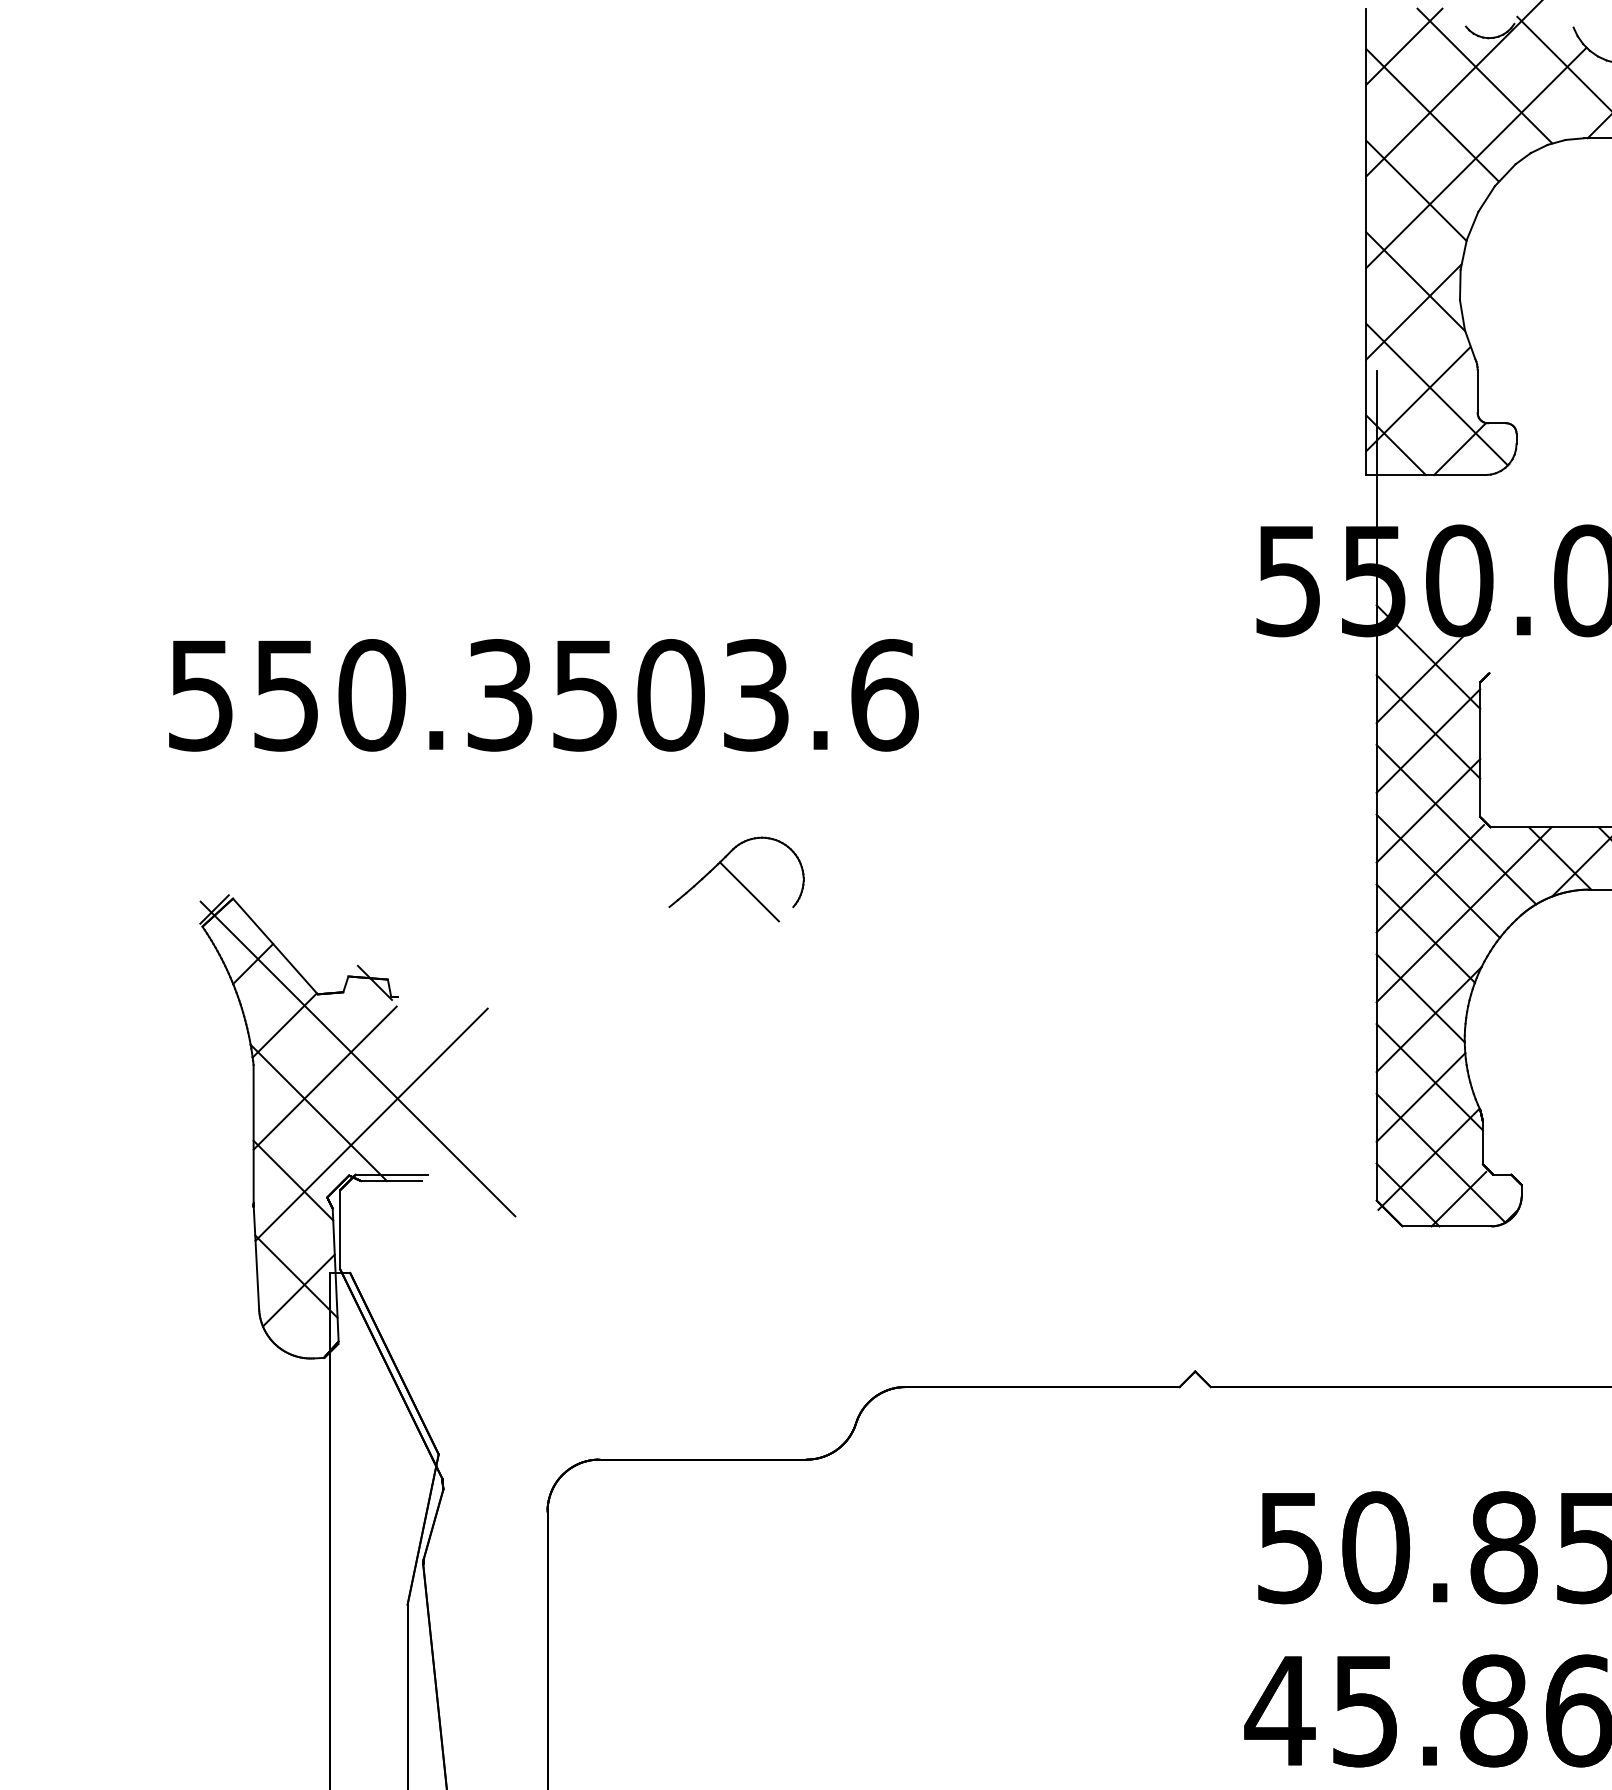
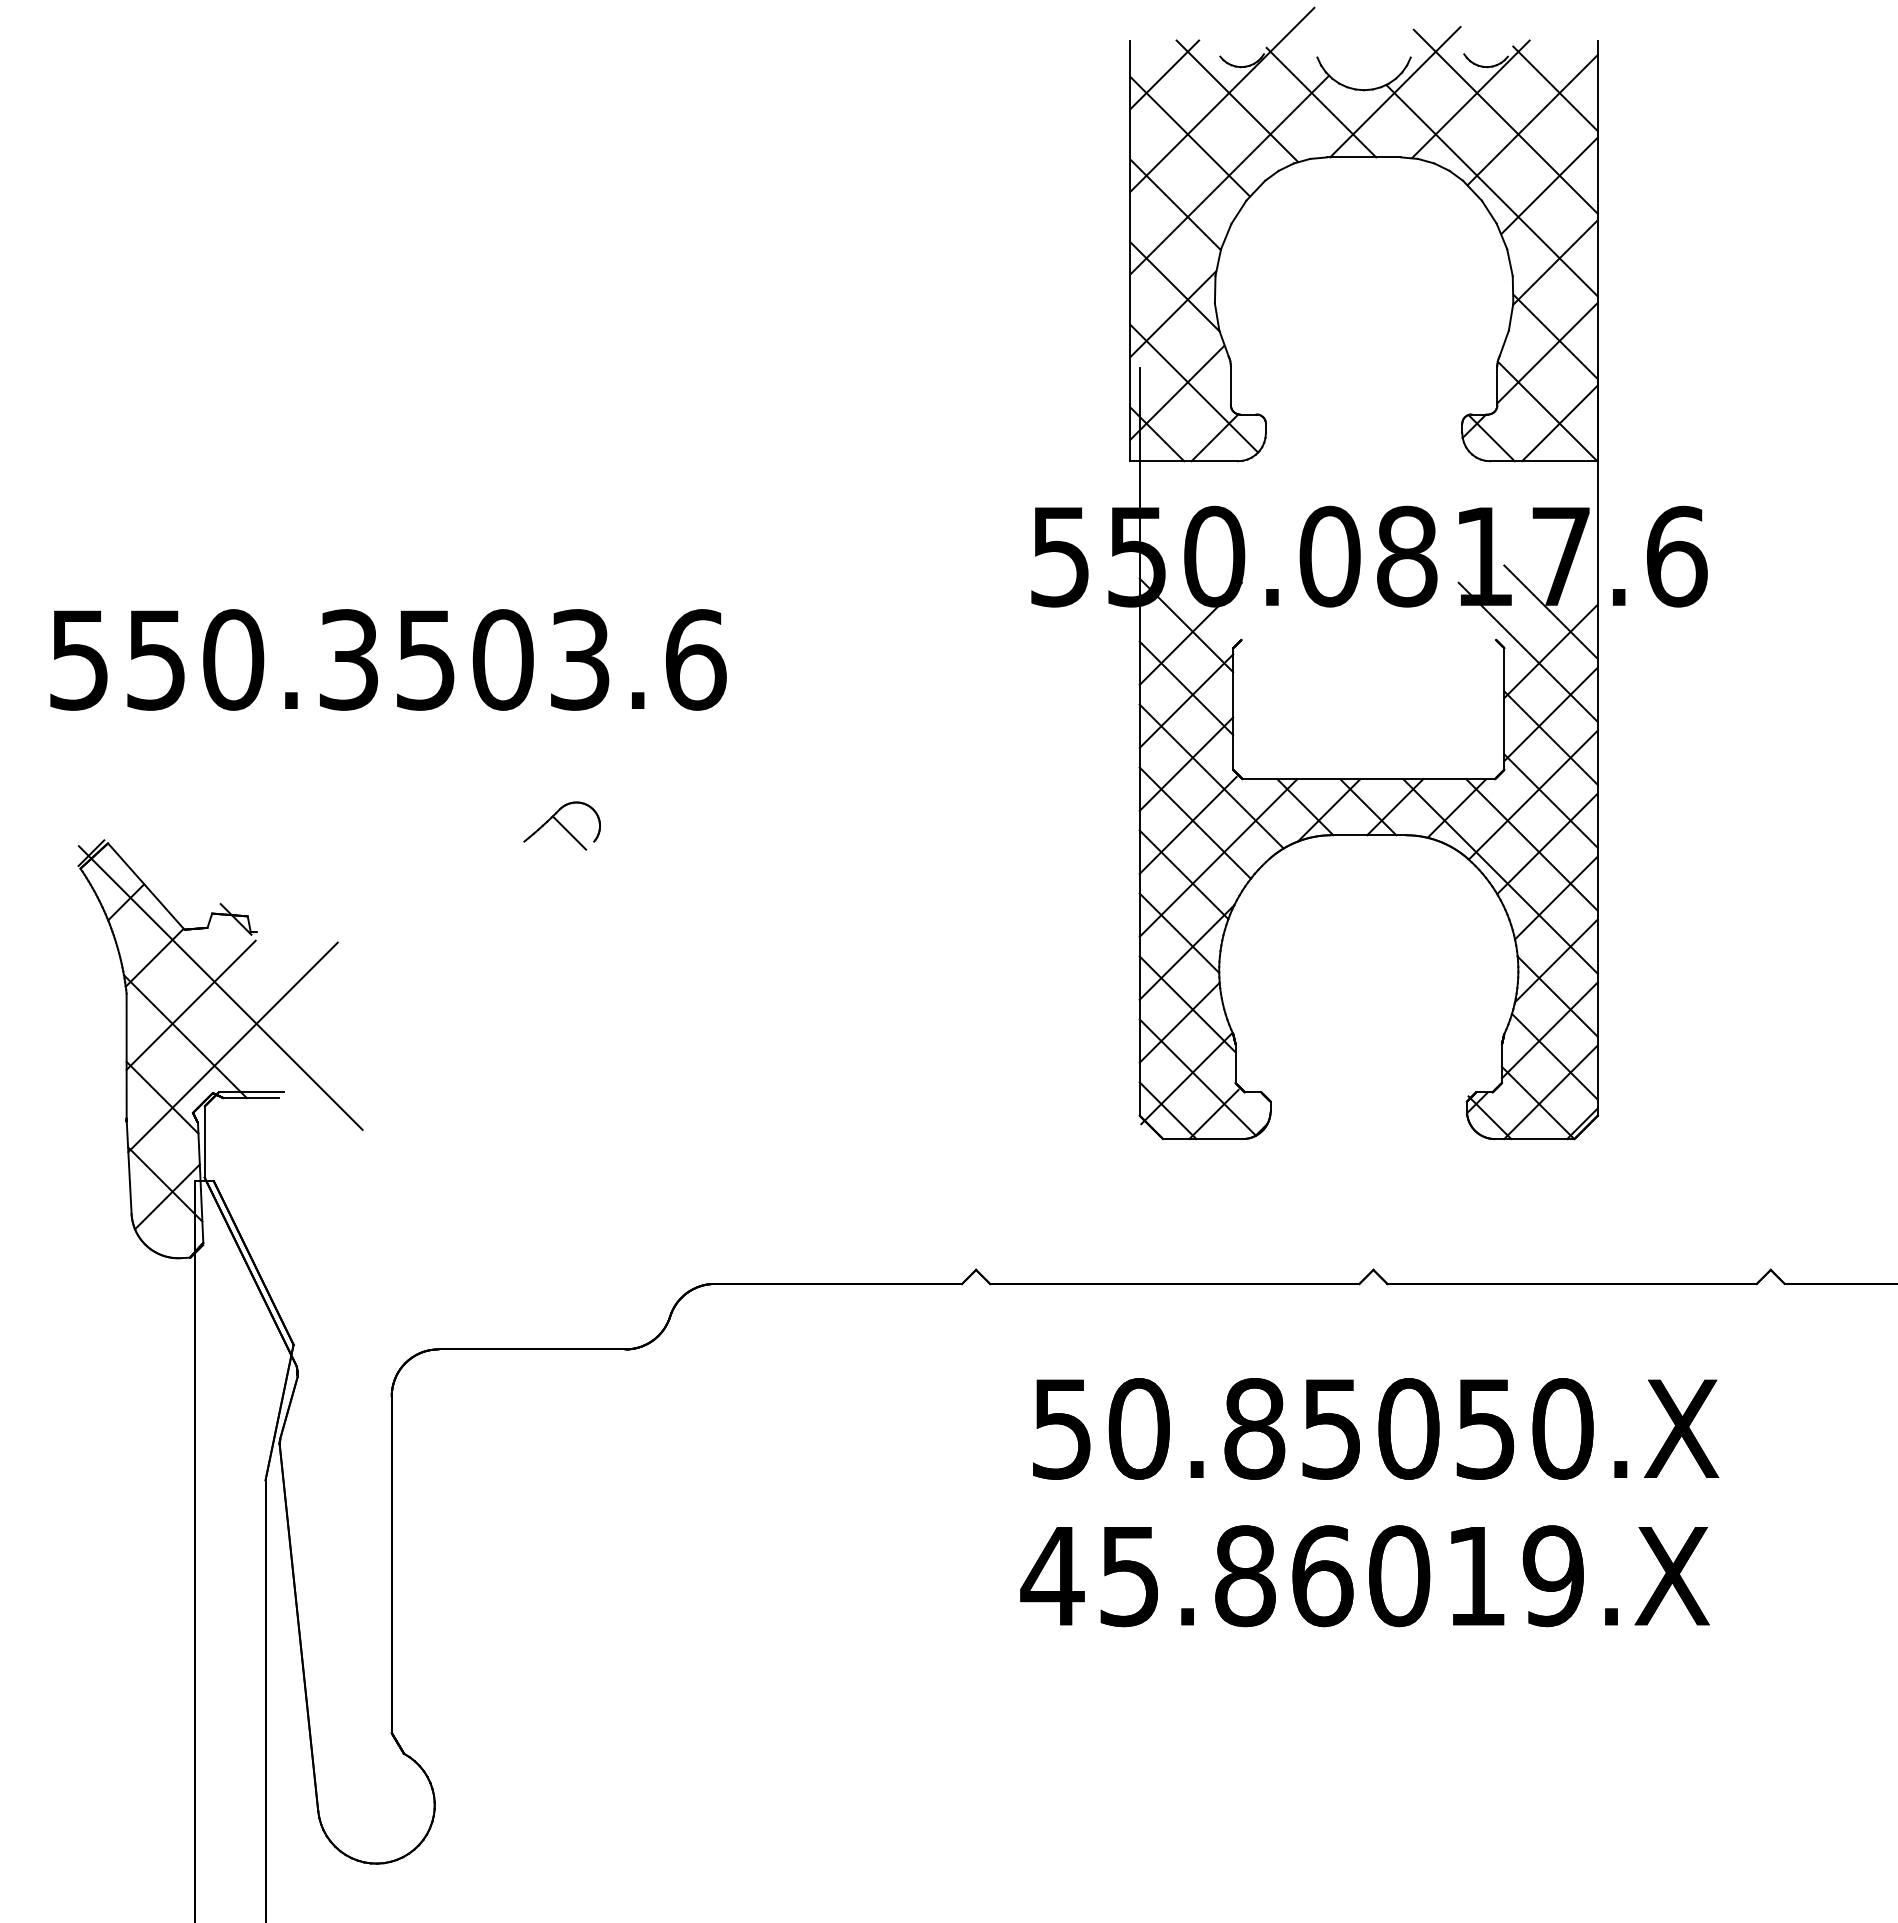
part: (735, 878) -> (561, 825), size x0.62

